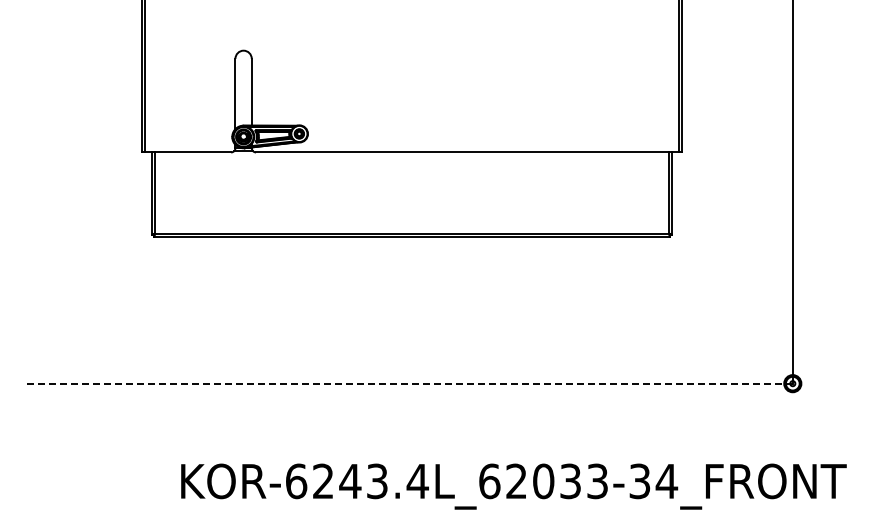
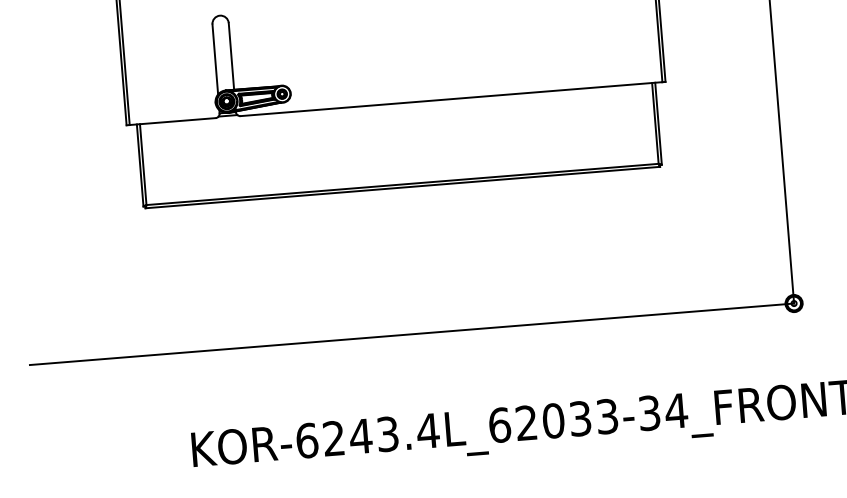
line: (408, 383) -> (411, 334), dashed -> solid

